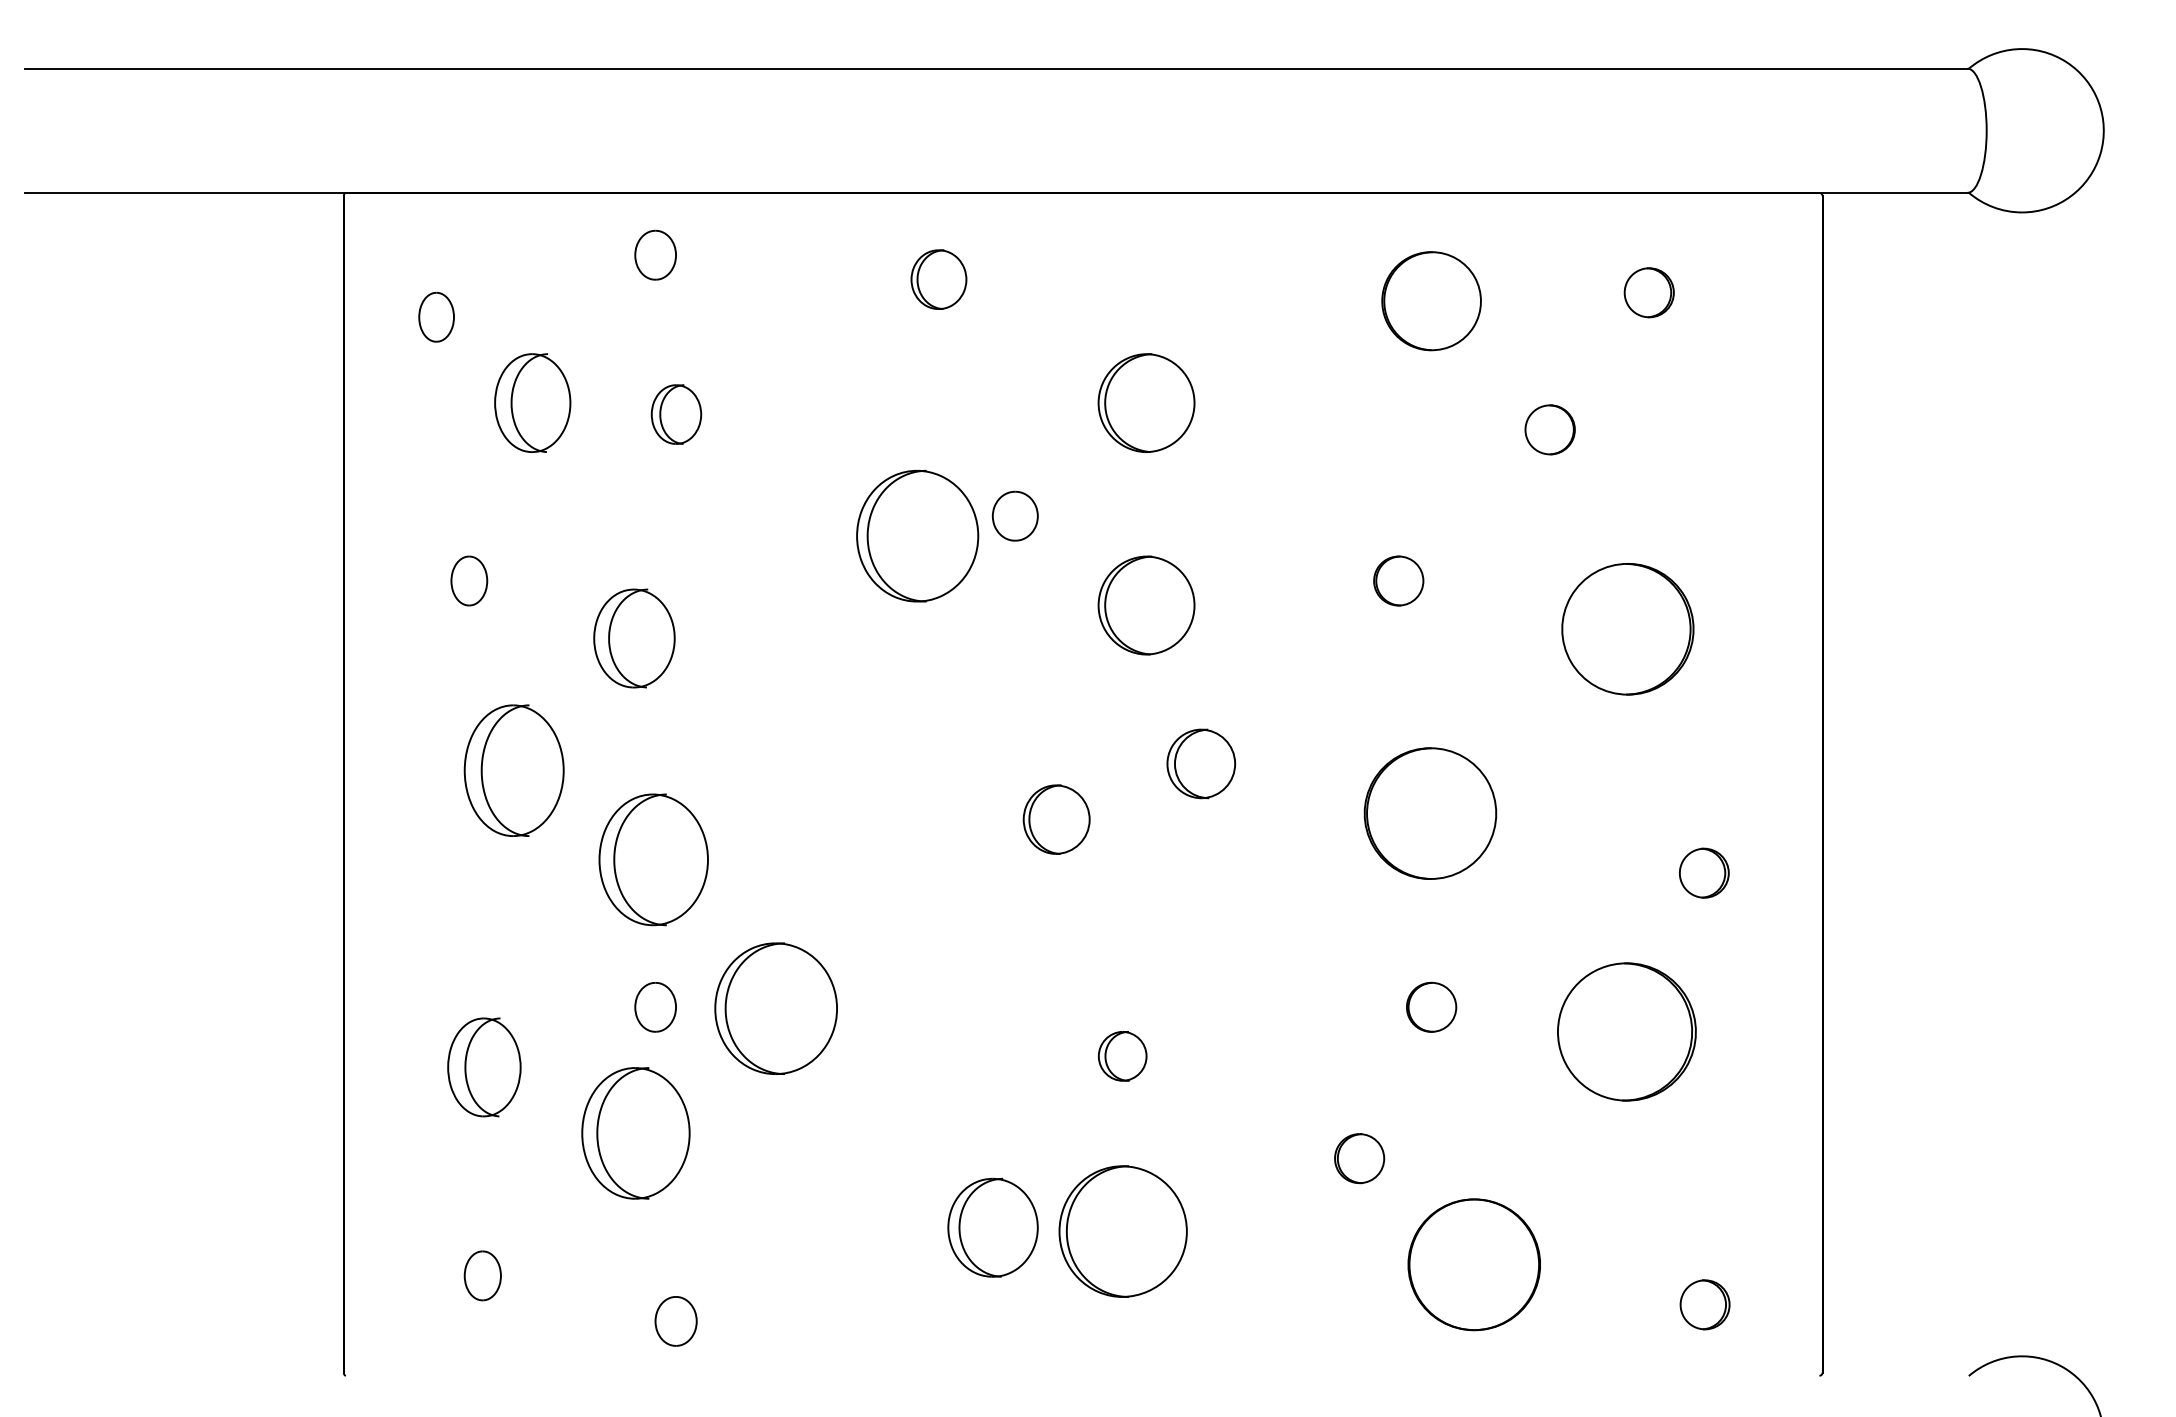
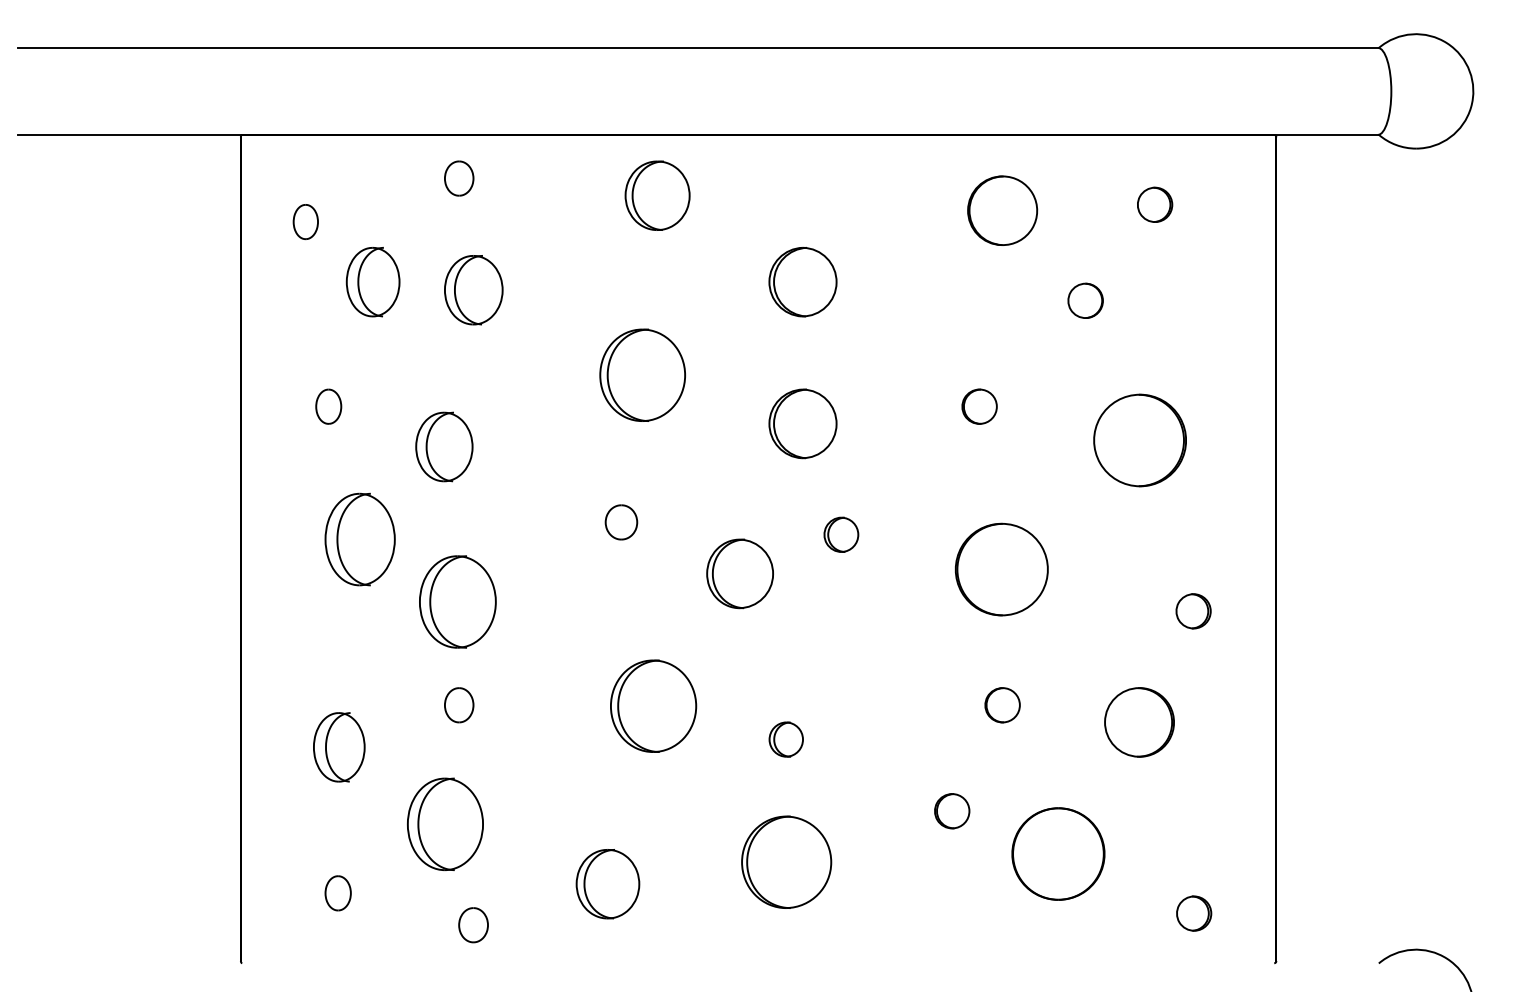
part: (938, 279) -> (657, 195), size x1.67
part: (676, 414) -> (473, 290), size x1.67
part: (1014, 515) -> (620, 521), moved
part: (1201, 763) -> (841, 534), size x0.71
part: (1056, 819) -> (739, 573), size x1.43
part: (775, 1008) -> (653, 706), moved
part: (1627, 1031) -> (1139, 722), size x0.71
part: (635, 1133) -> (445, 824), moved
part: (992, 1227) -> (607, 883), moved
part: (1473, 1264) -> (1057, 853), moved

